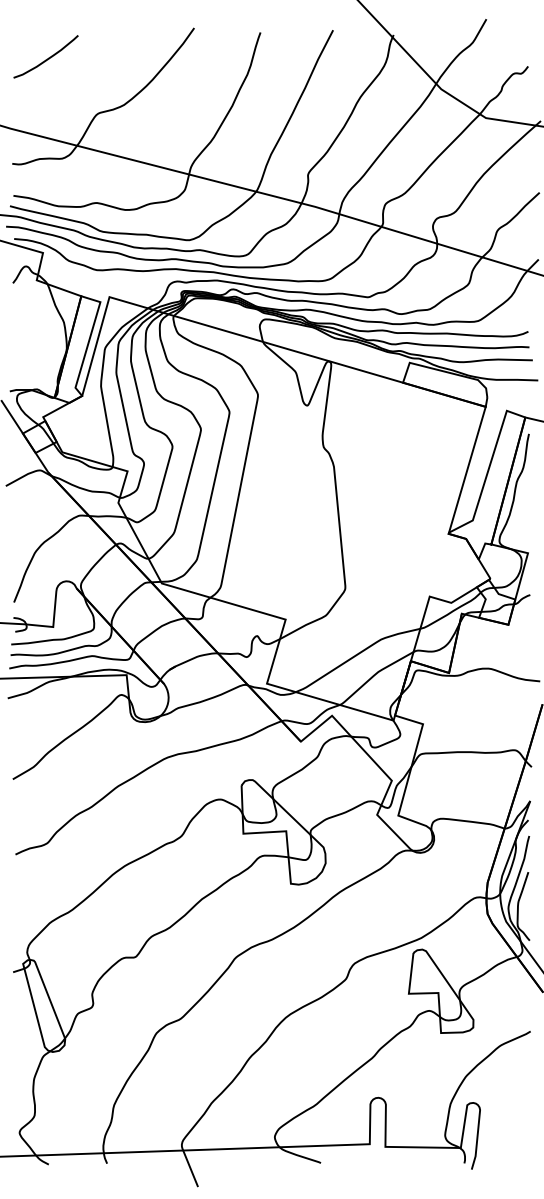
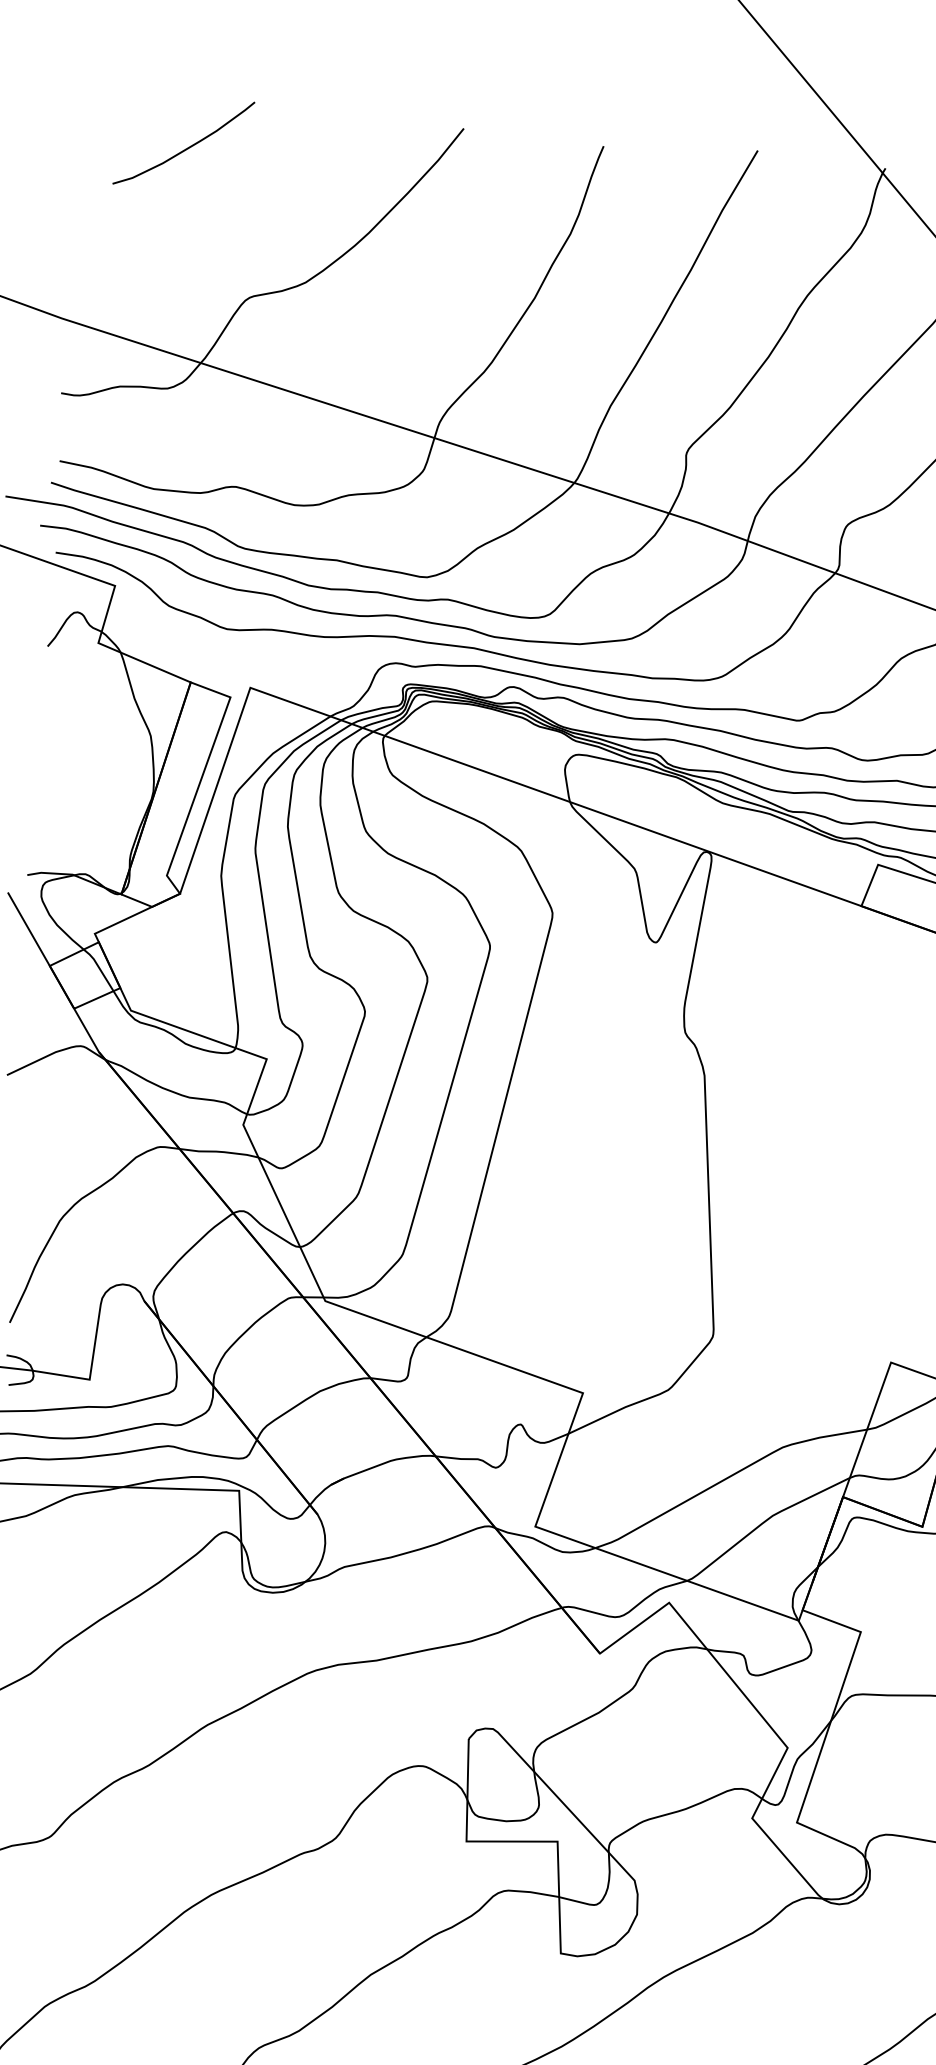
curve: (47, 58) -> (186, 146), moved

